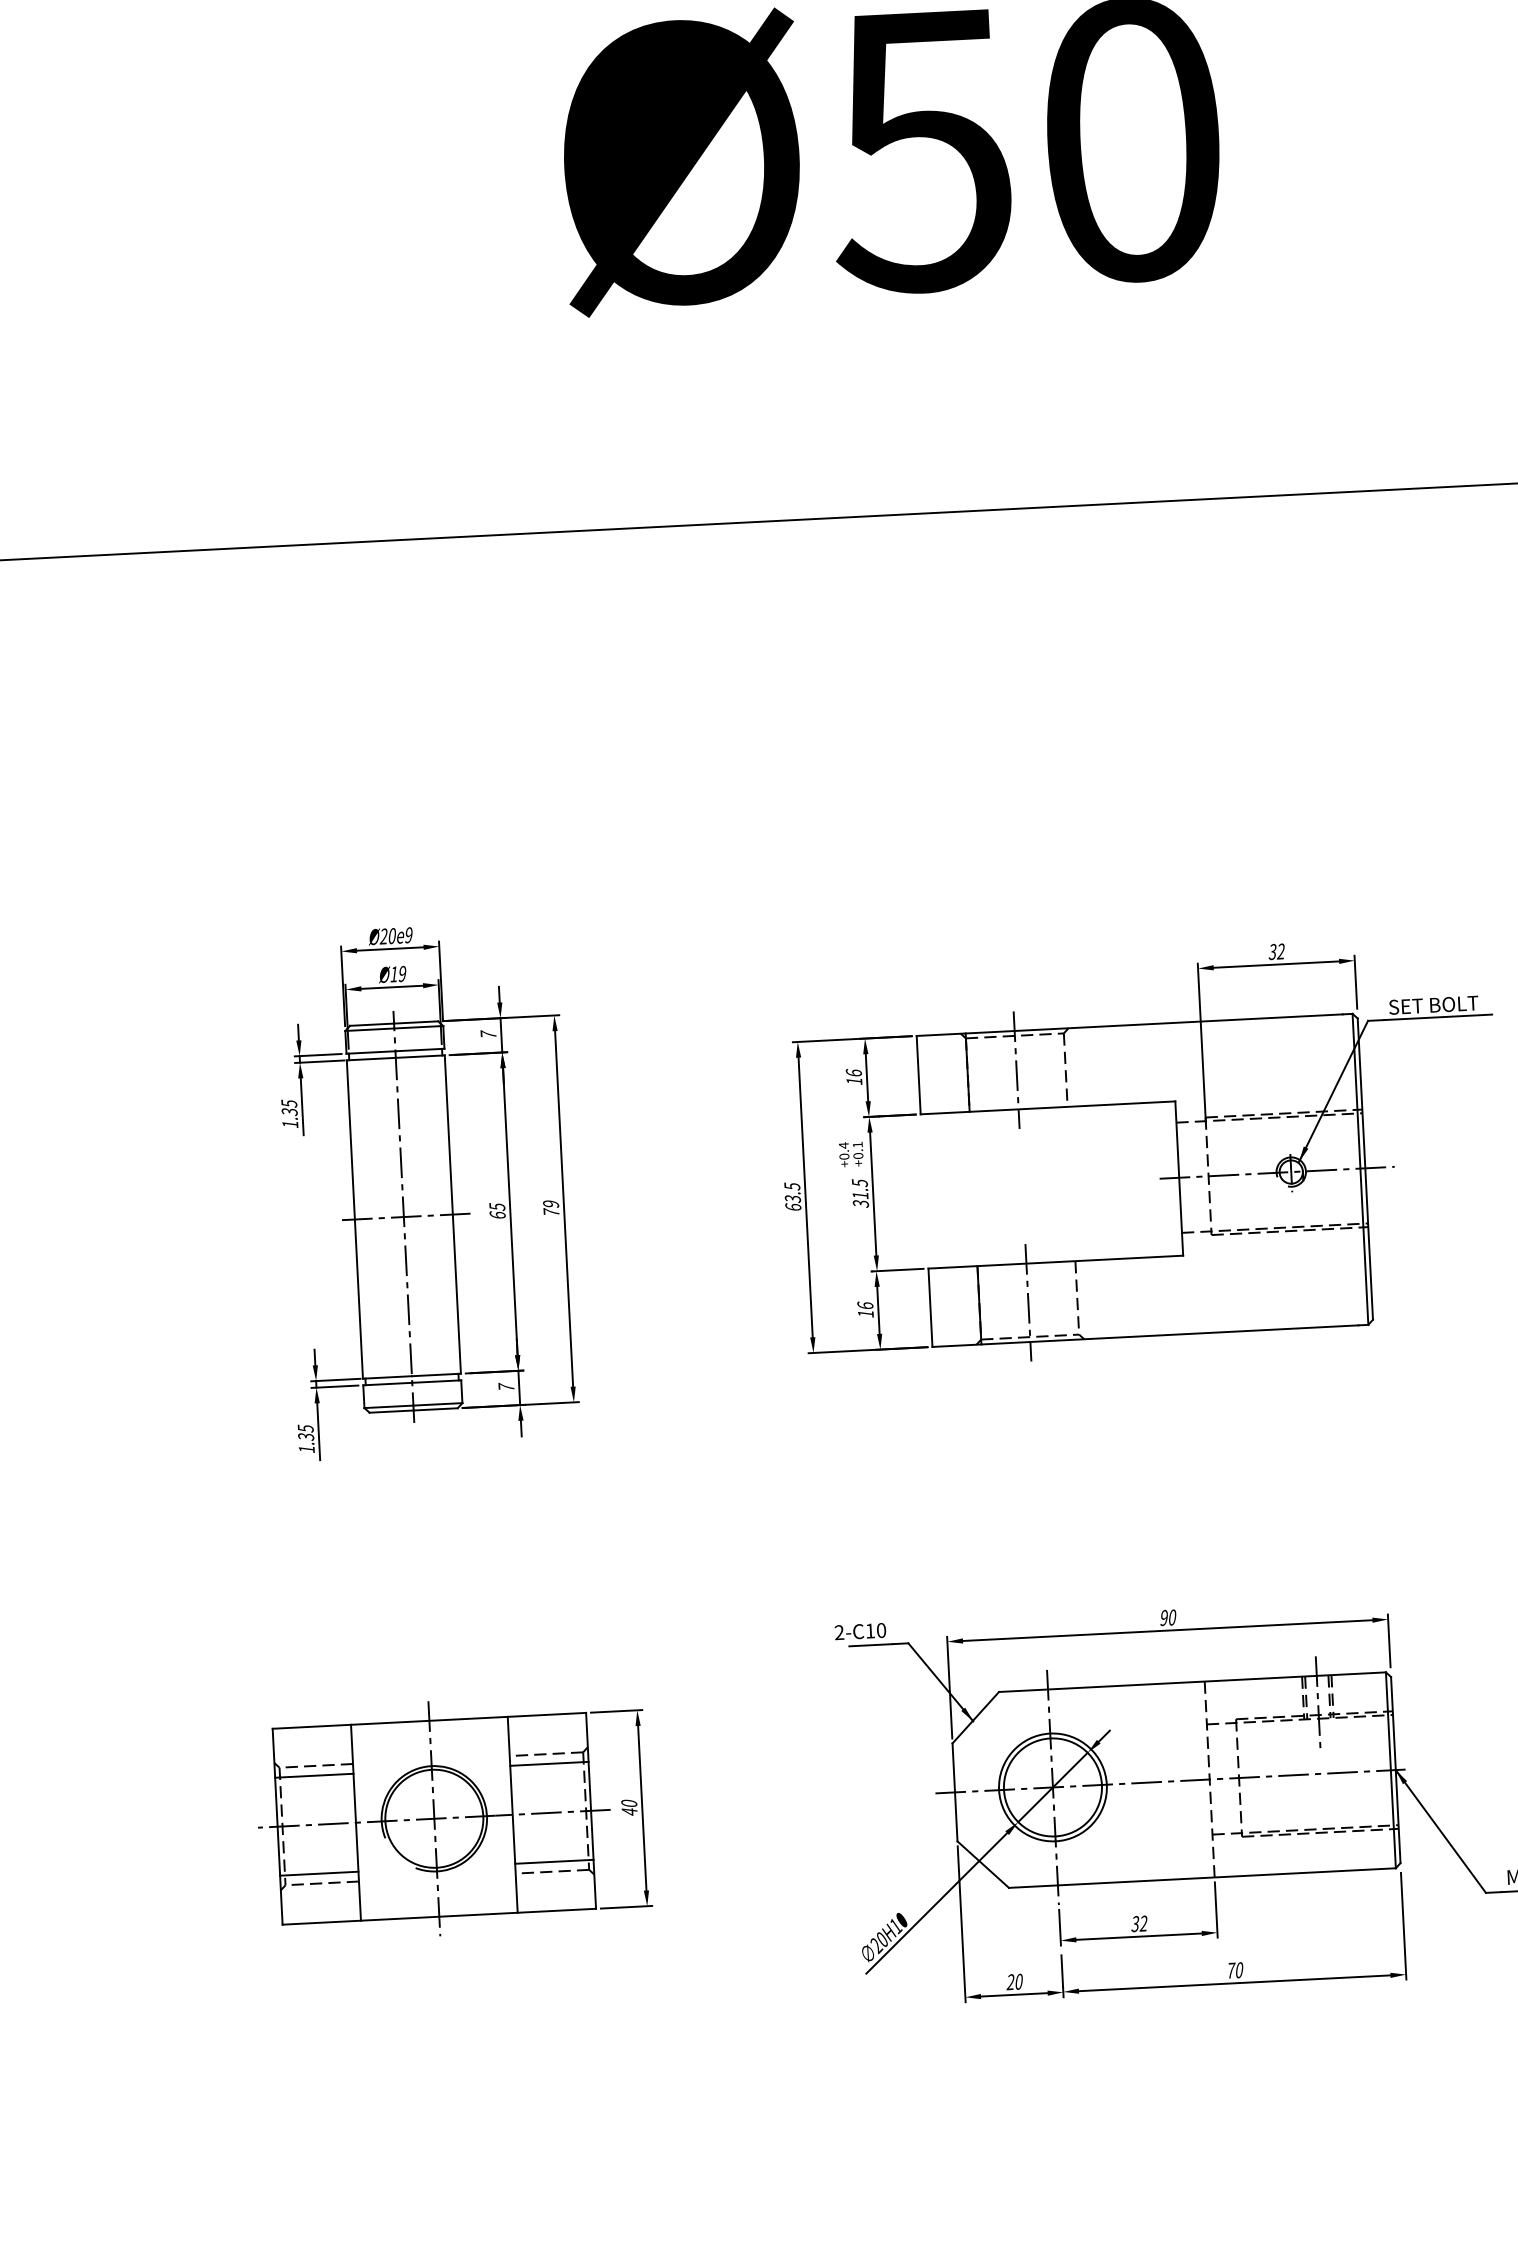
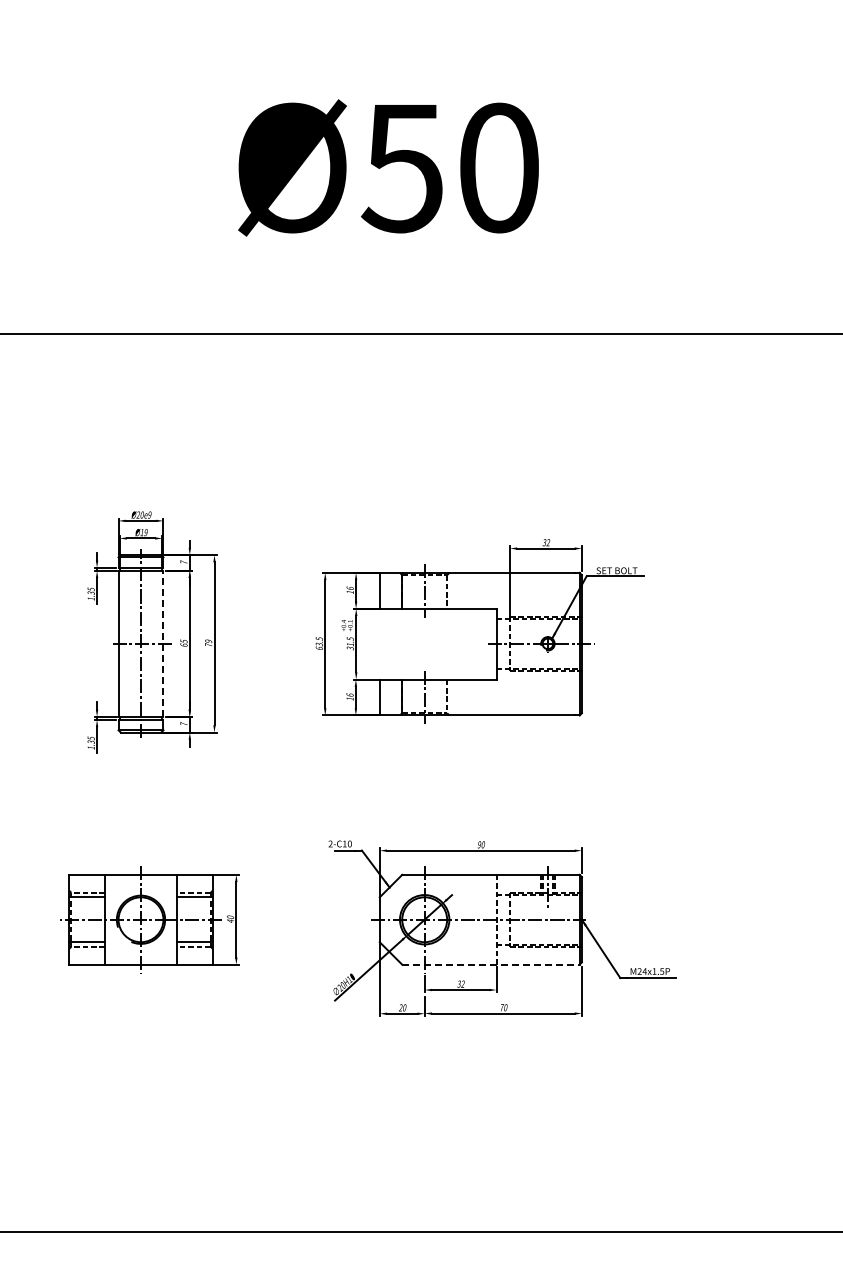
line: (452, 1213) -> (163, 643), solid -> dashed
line: (1201, 1877) -> (490, 964), solid -> dashed

